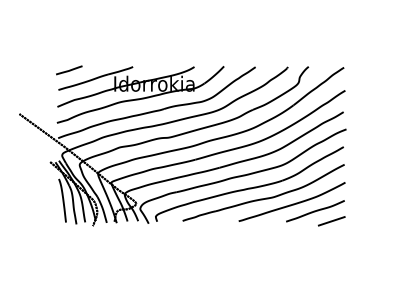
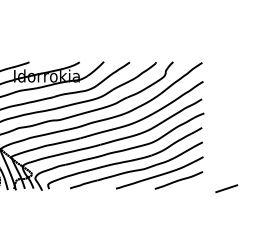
line: (331, 221) -> (226, 188), moved

